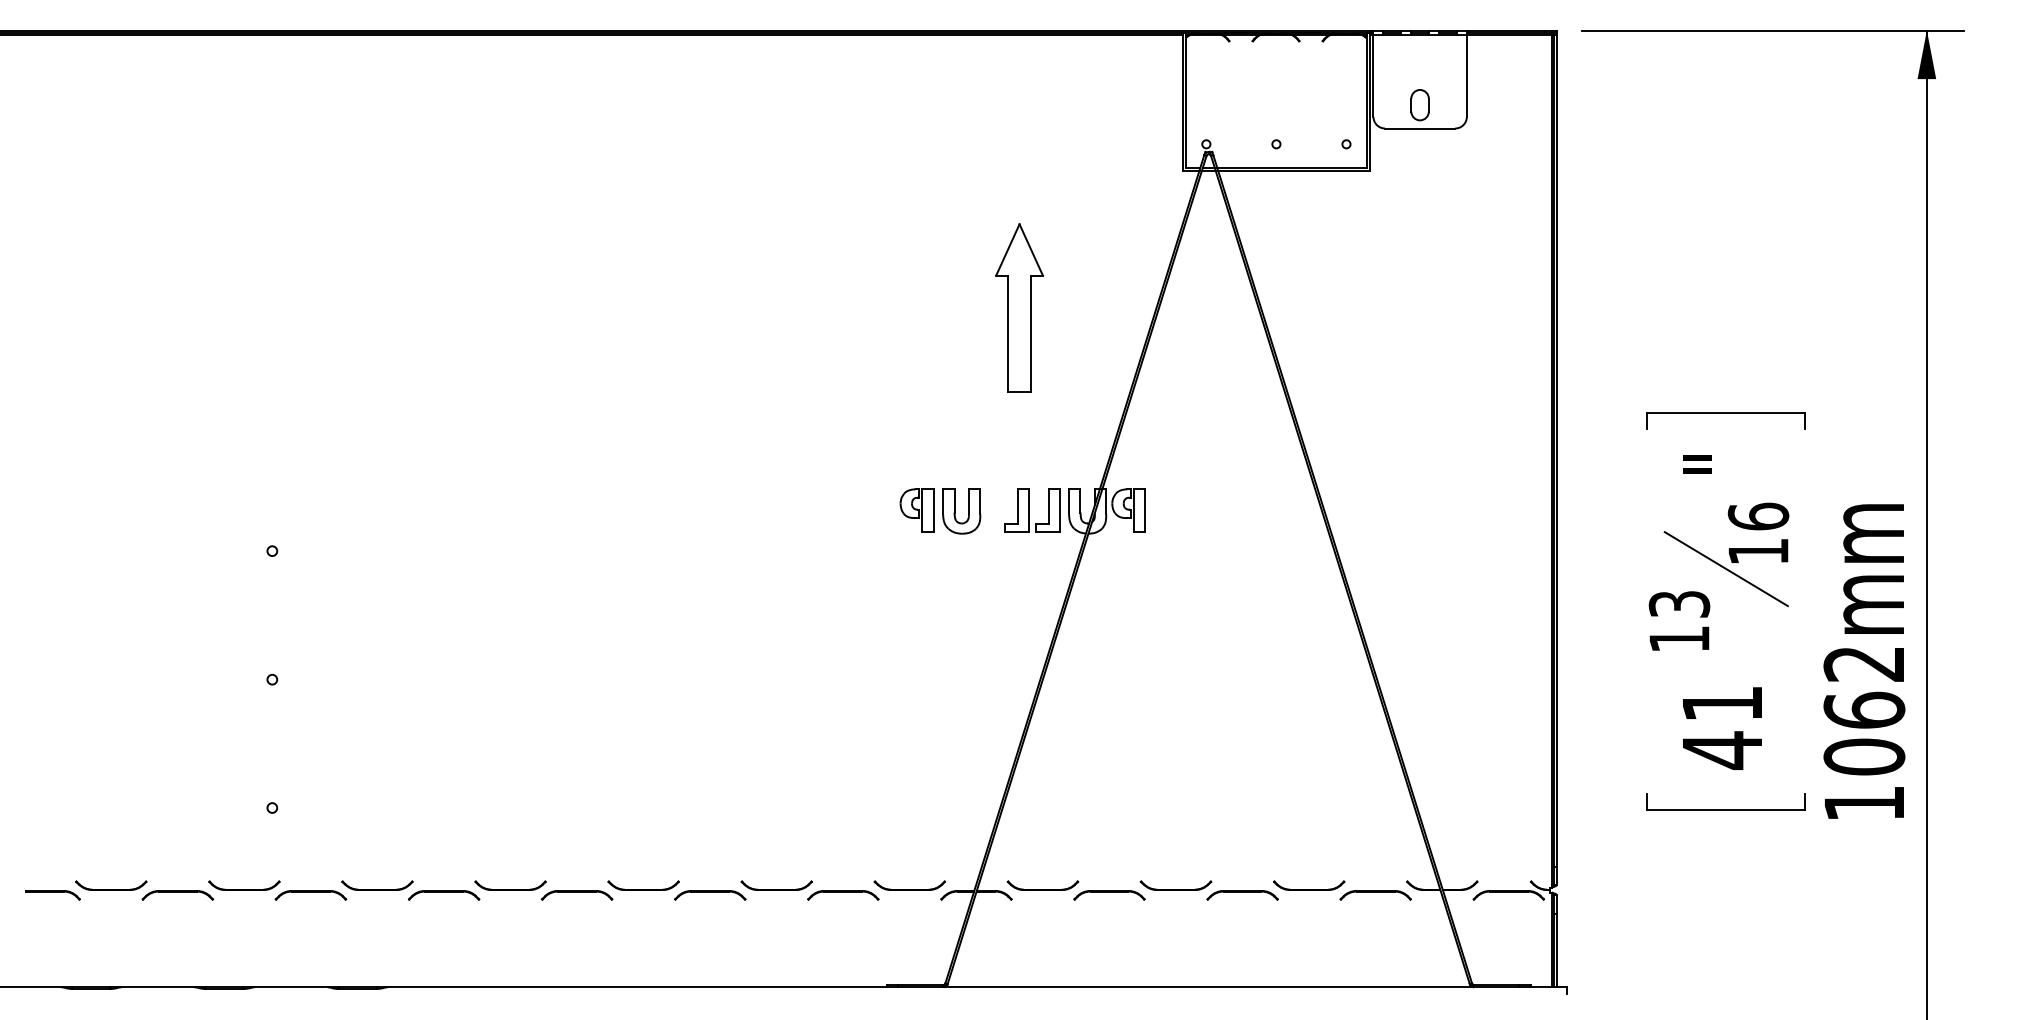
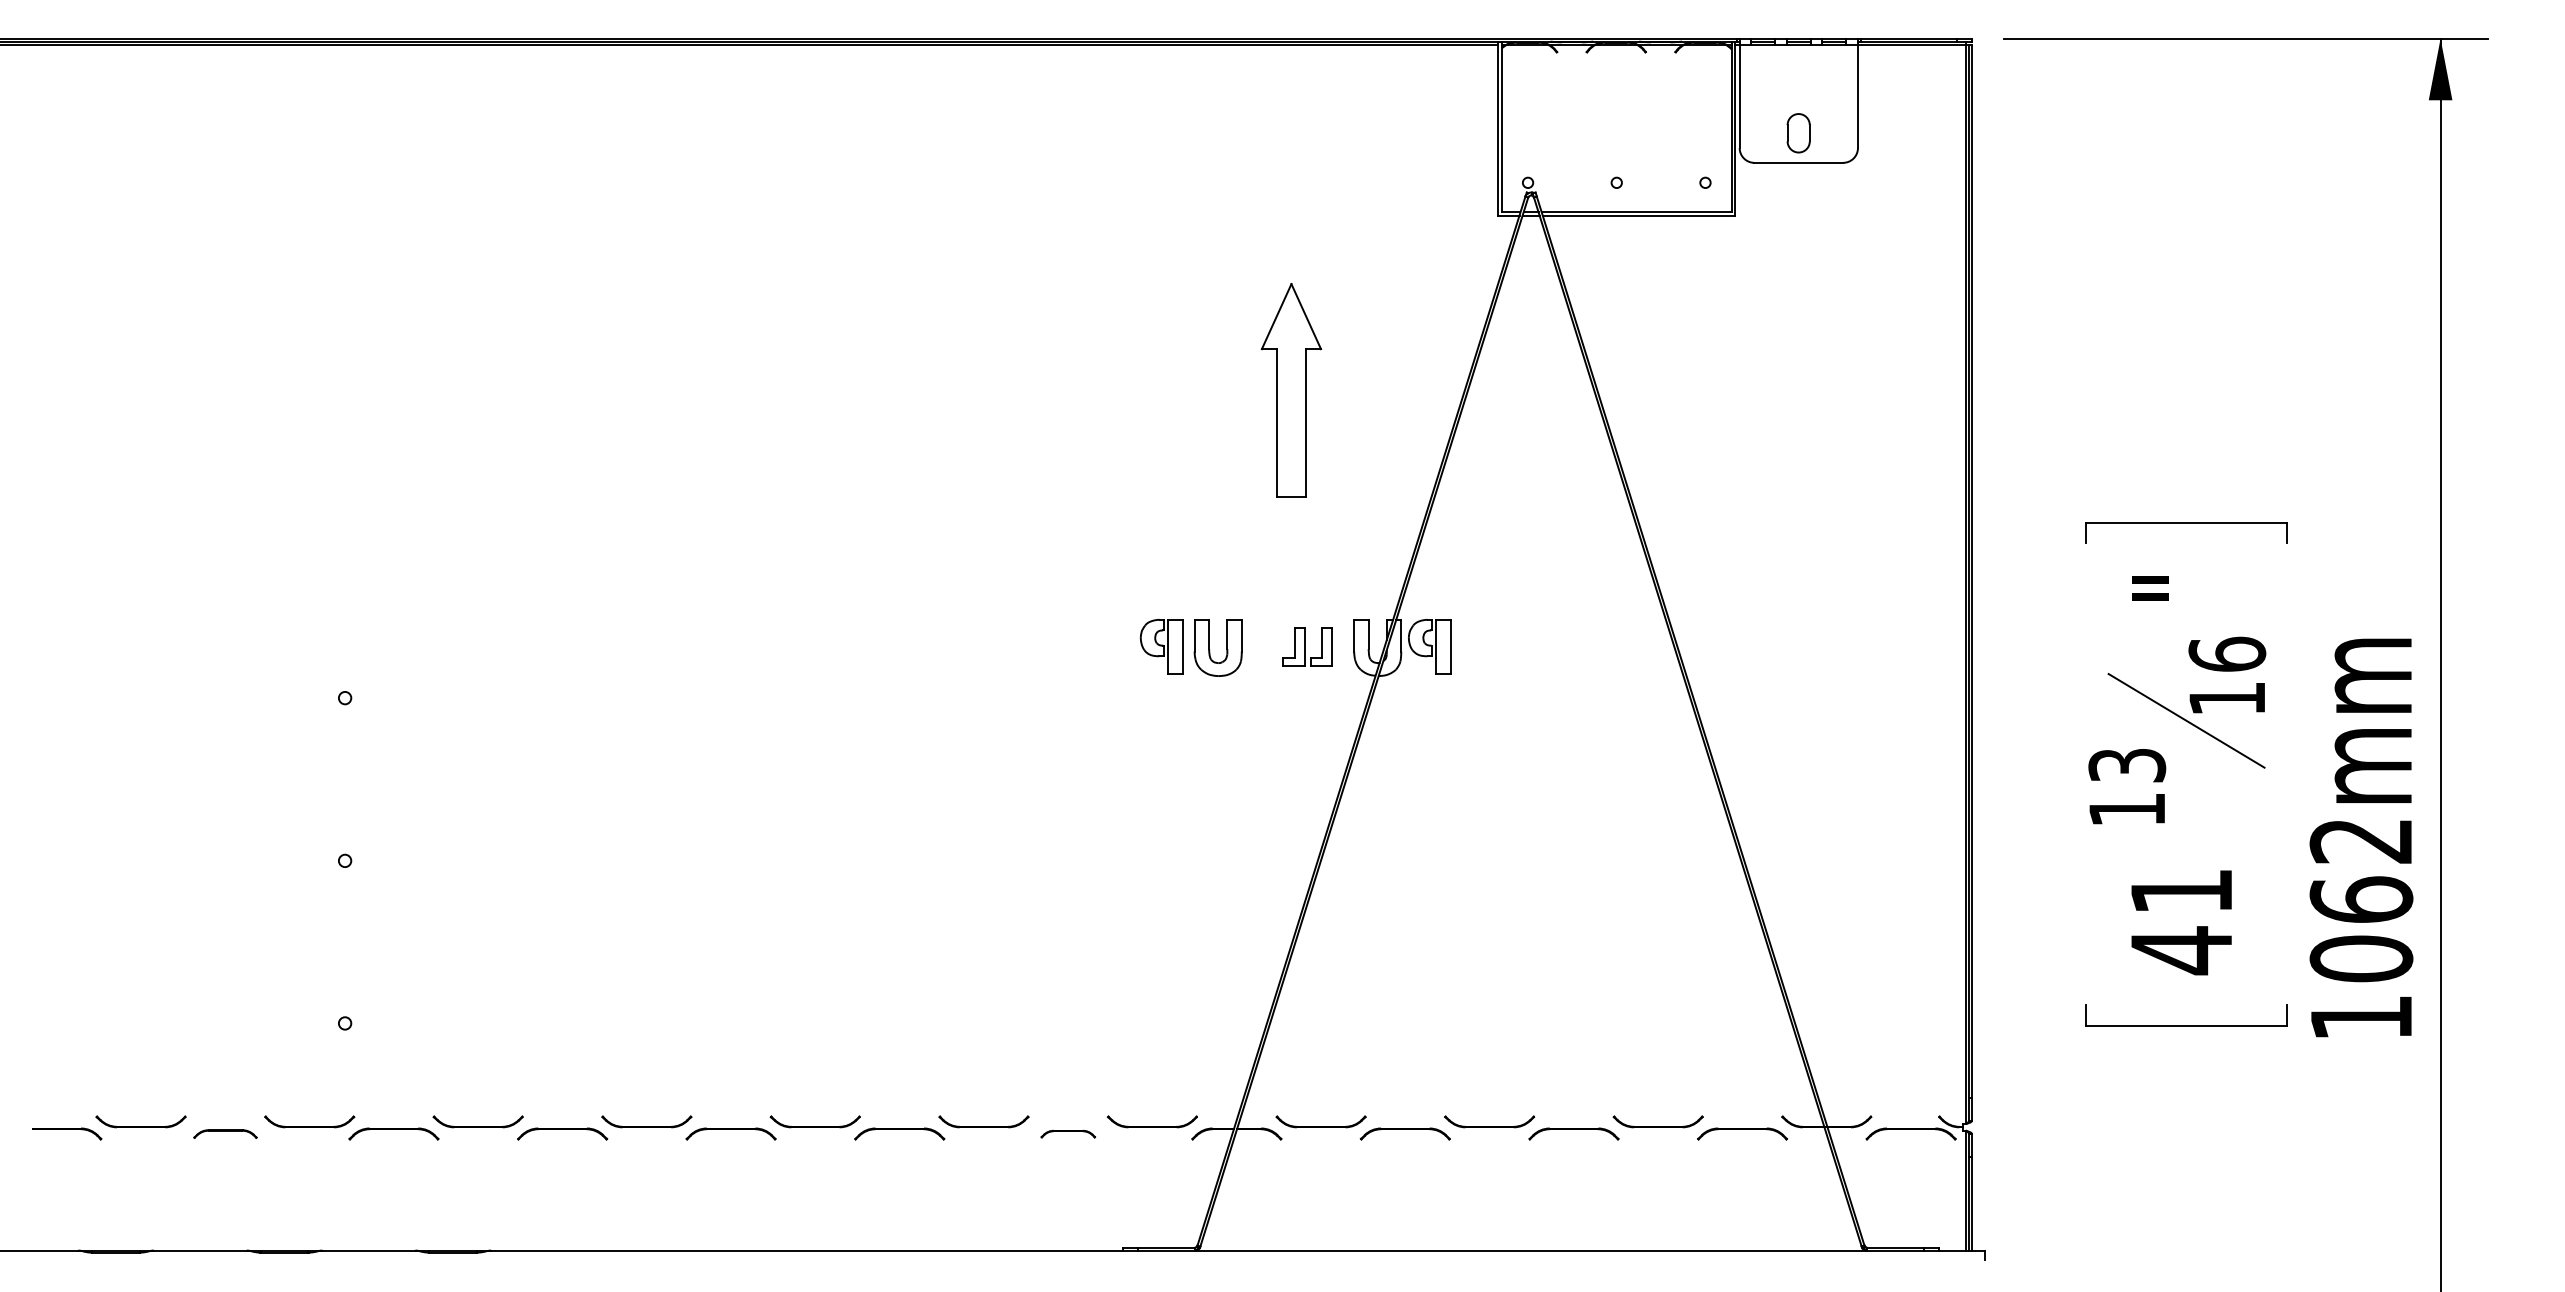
part: (1032, 510) -> (1307, 646), size x0.7
part: (177, 895) -> (224, 1134), size x0.7
part: (843, 895) -> (1068, 1134), size x0.6

